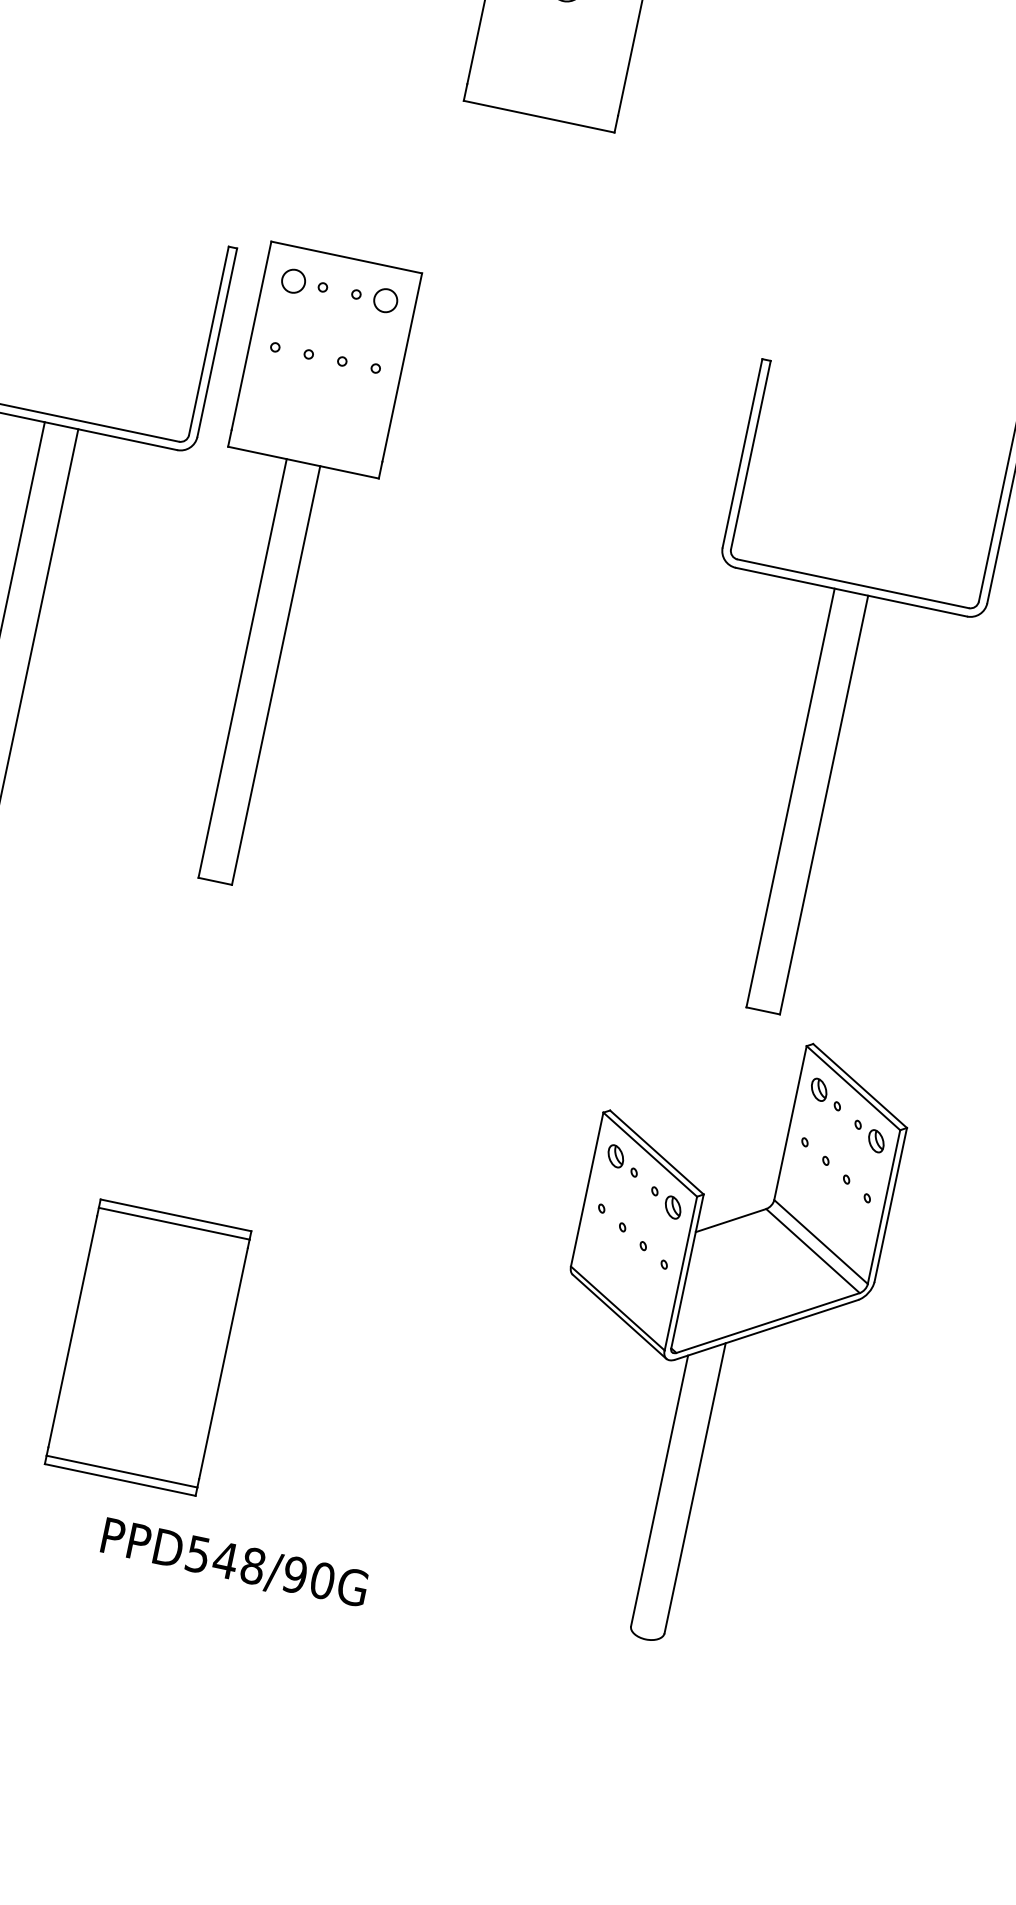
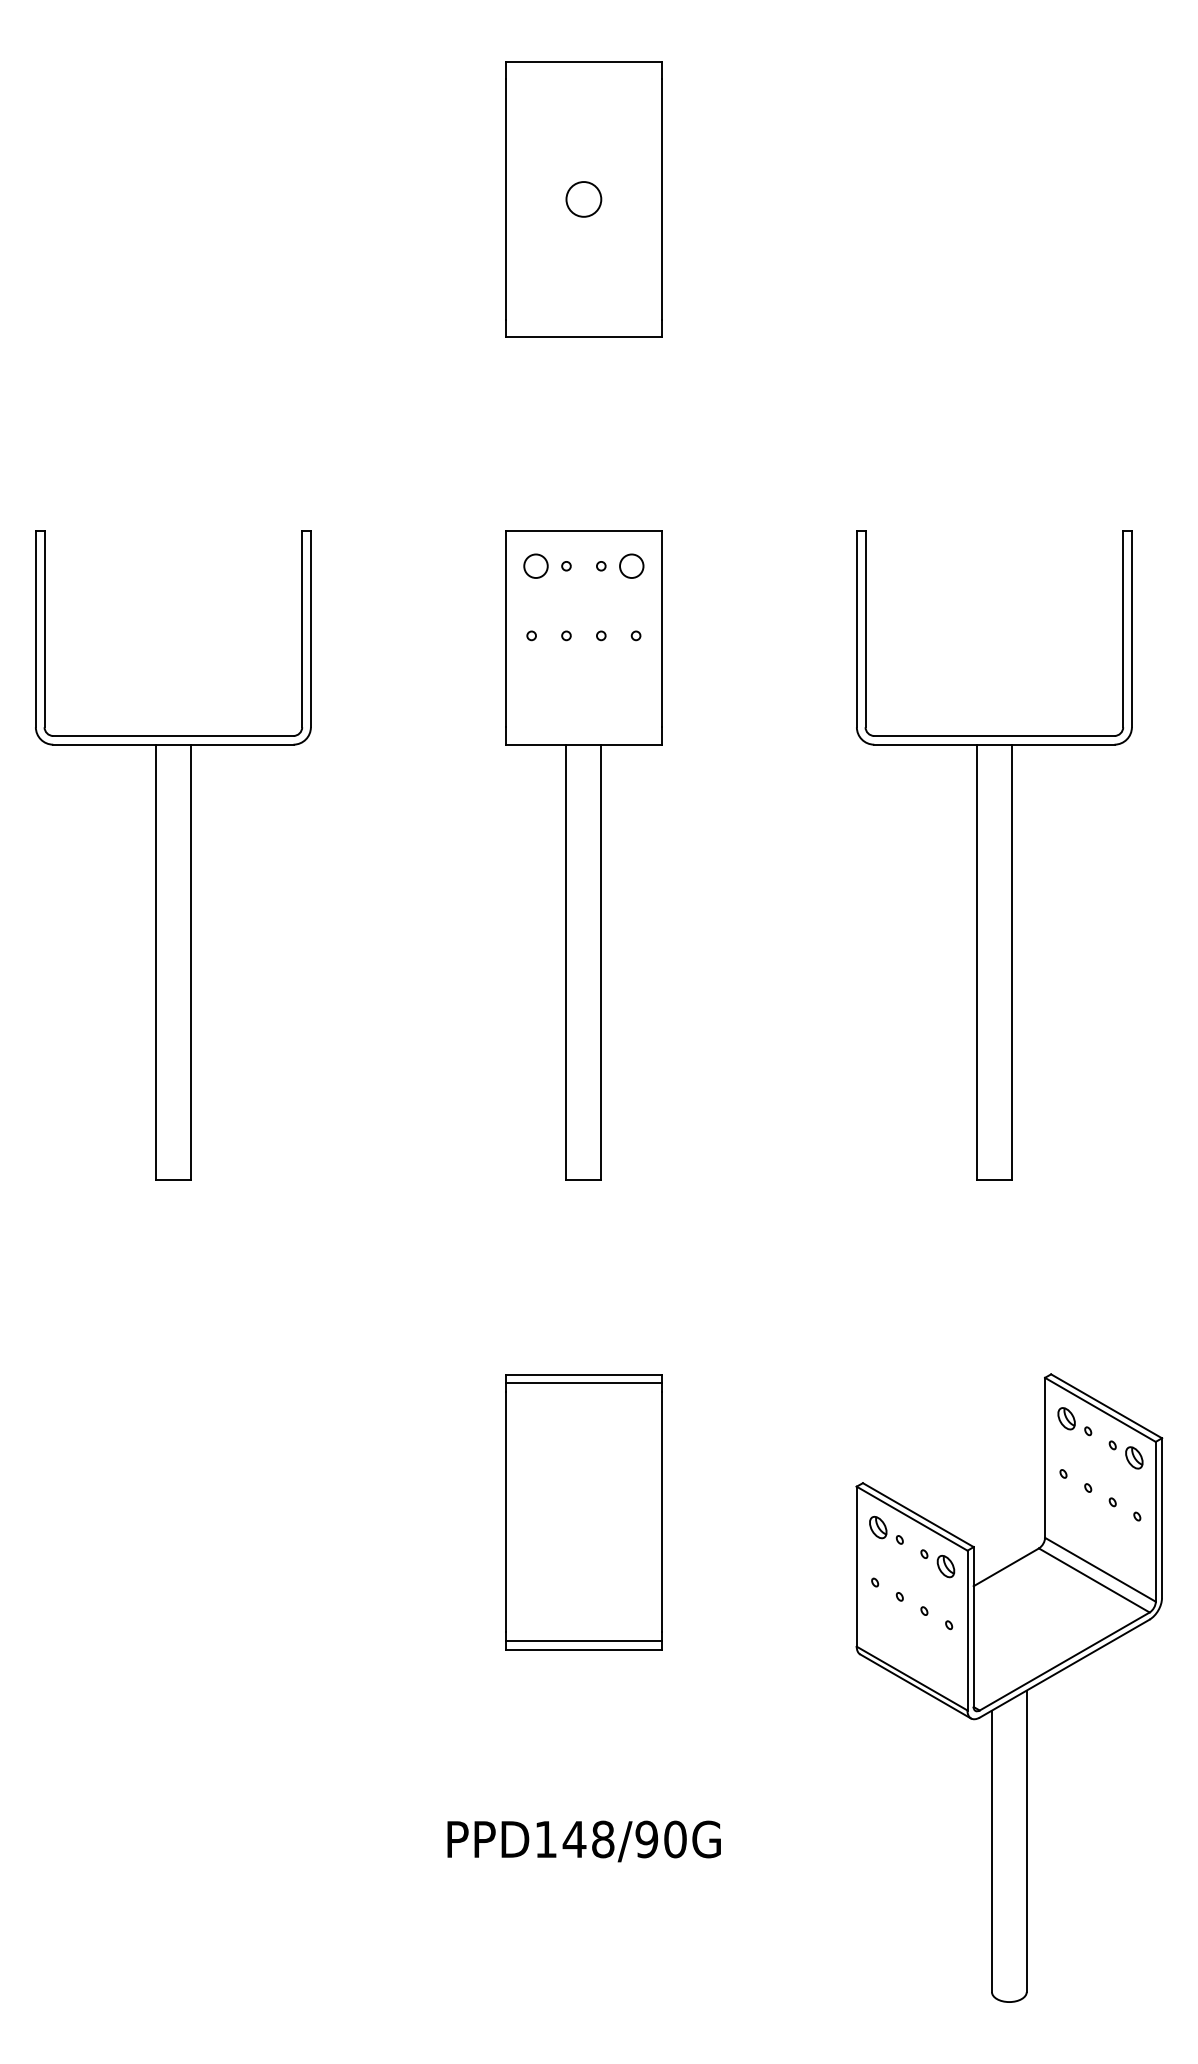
part: (280, 569) -> (583, 855), moved
part: (709, 1336) -> (1009, 1687), moved
part: (147, 1348) -> (583, 1512), moved
text: (197, 1554) -> (545, 1839), PPD548/90G -> PPD148/90G

